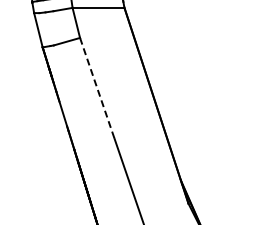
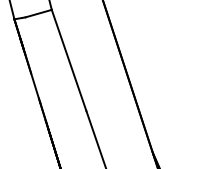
line: (97, 88) -> (69, 60), dashed -> solid

